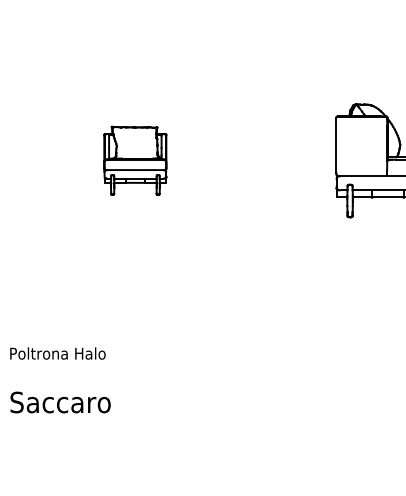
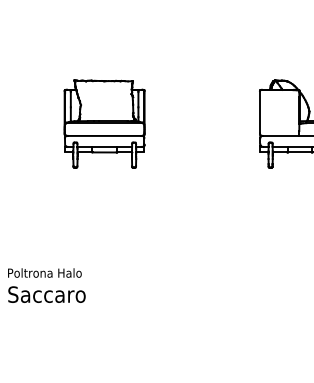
part: (135, 160) -> (104, 123), size x1.67
text: (60, 402) -> (46, 294), moved

